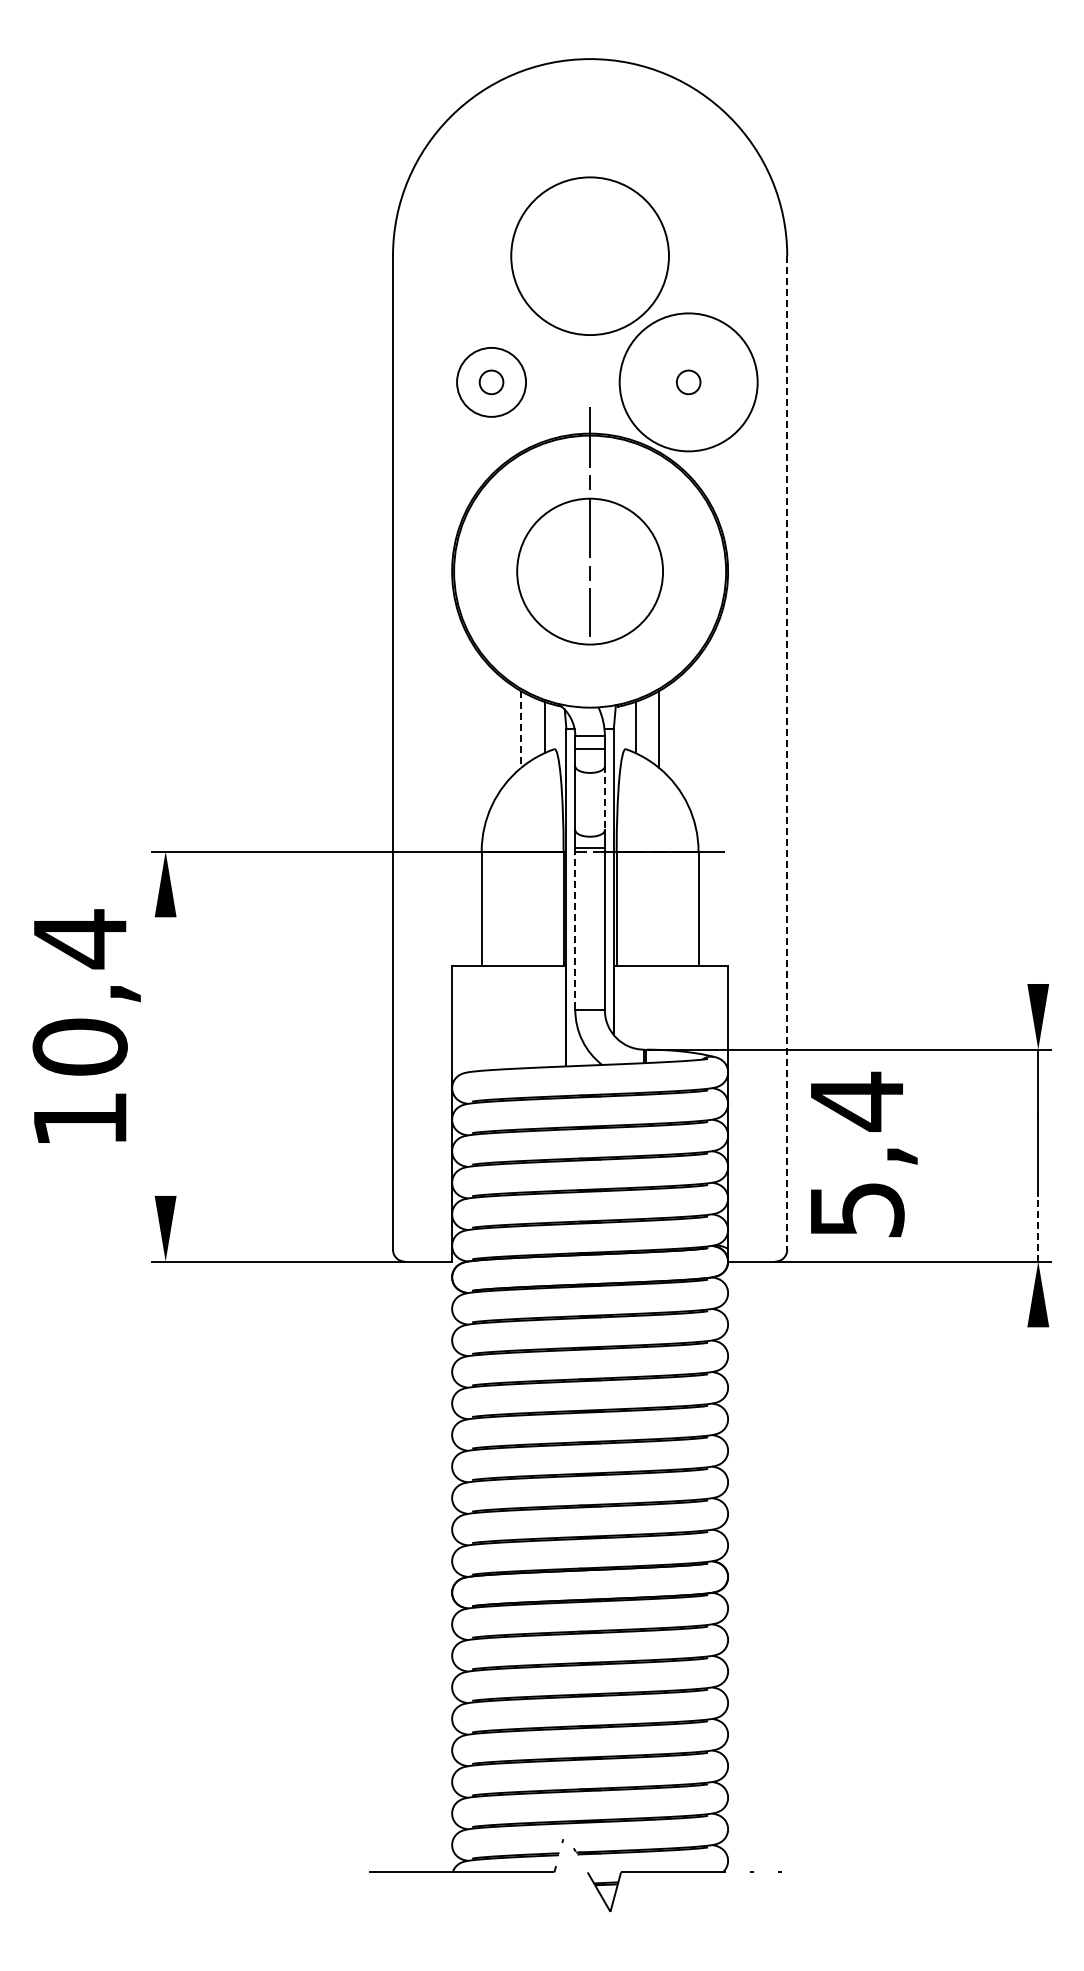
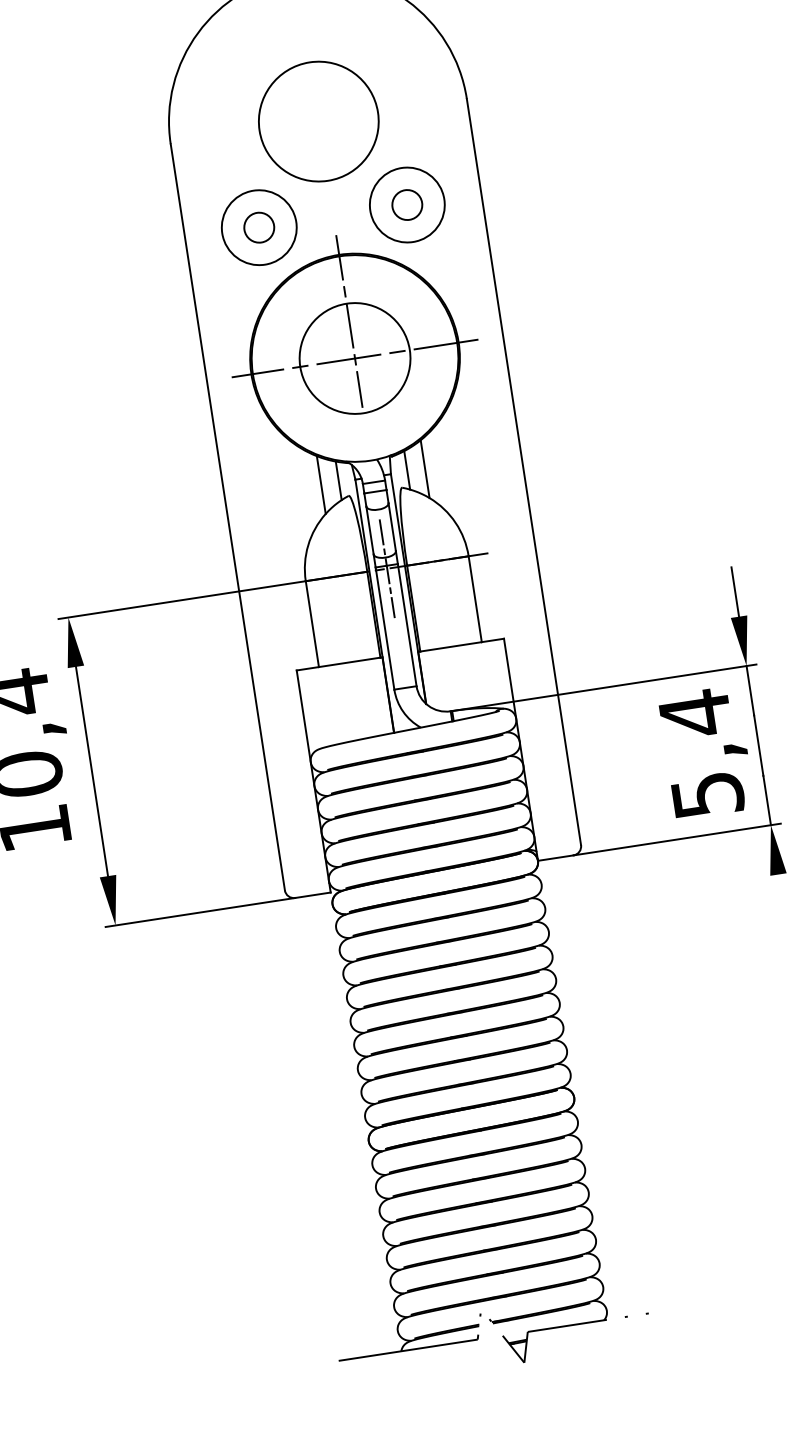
circle: (491, 382) -> (259, 227), size x1.43
circle: (491, 382) -> (259, 227), size x1.67
circle: (688, 382) -> (407, 205), size x0.71
circle: (688, 382) -> (407, 205), size x1.67
line: (589, 571) -> (354, 358), added
line: (521, 730) -> (321, 485), dashed -> solid
line: (787, 752) -> (524, 471), dashed -> solid
line: (604, 798) -> (391, 527), dashed -> solid
line: (590, 851) -> (387, 568), added
line: (575, 929) -> (385, 628), dashed -> solid
line: (1038, 950) -> (735, 591), added
line: (165, 1056) -> (91, 771), added
text: (864, 1154) -> (706, 752), moved
line: (1038, 1228) -> (767, 800), dashed -> solid

